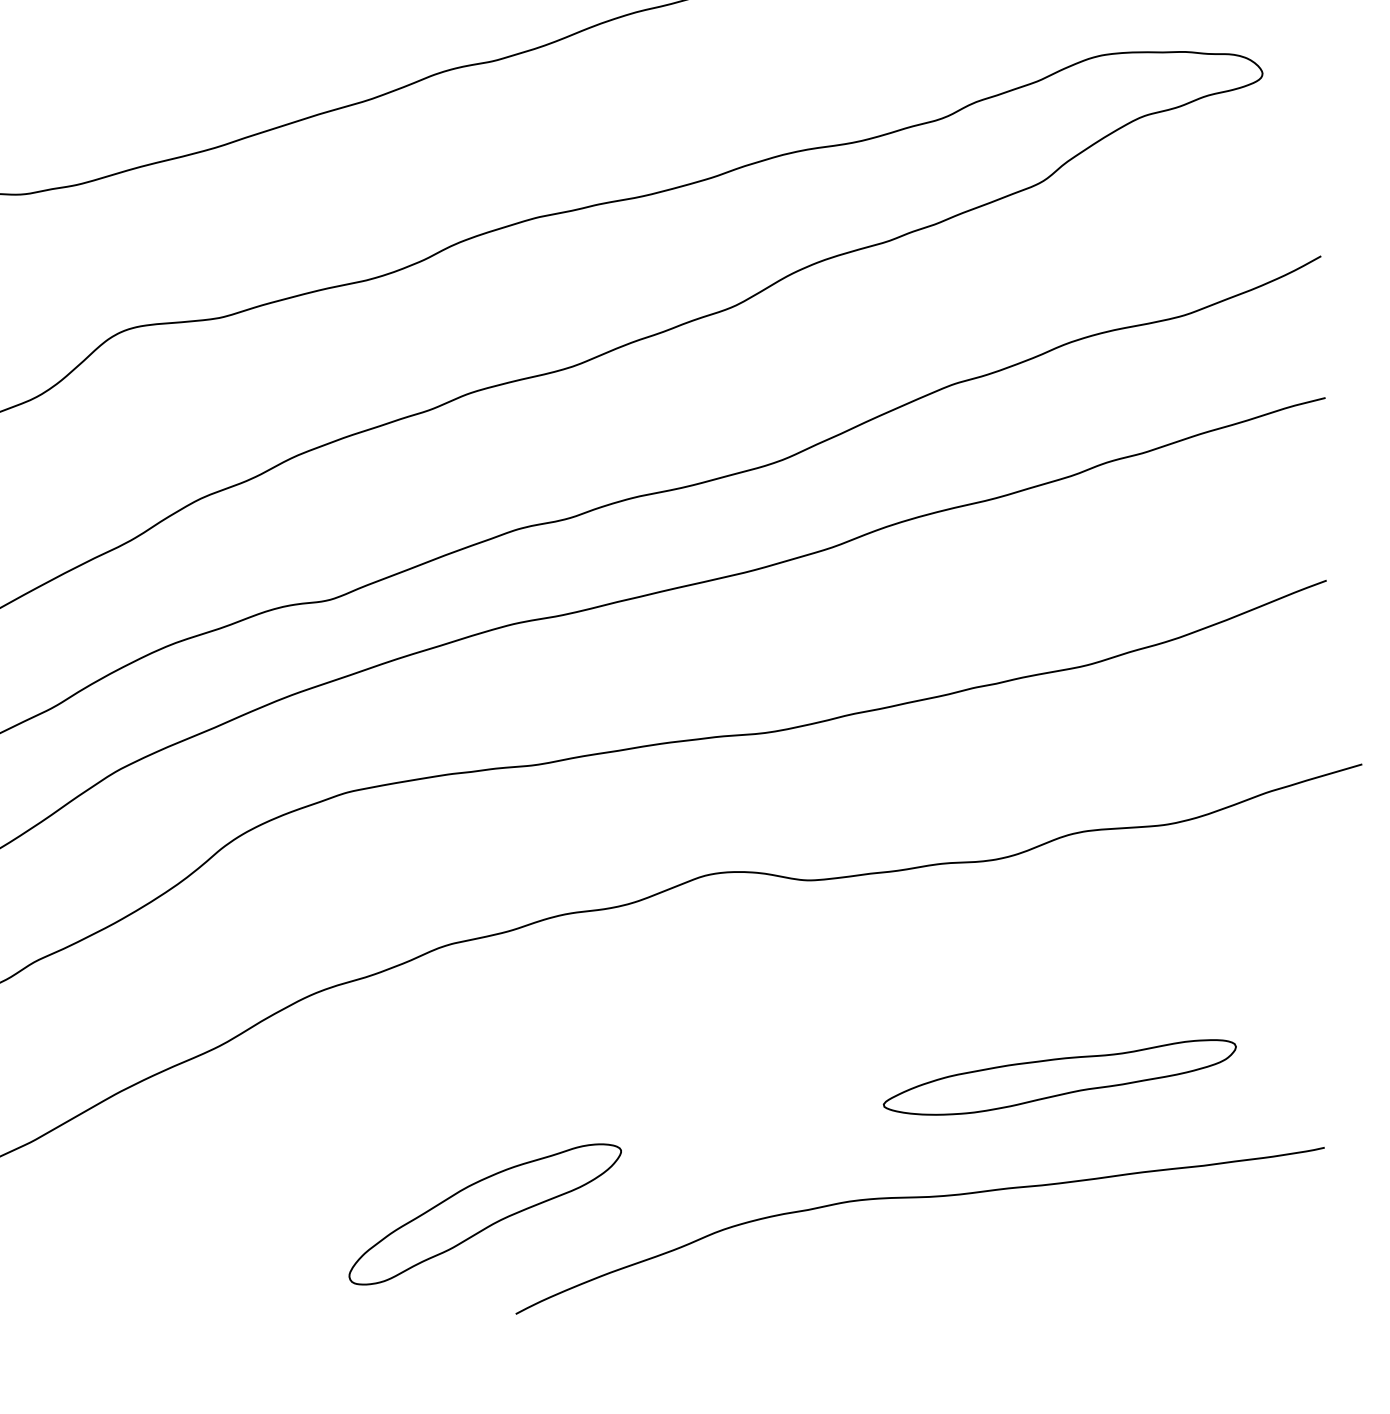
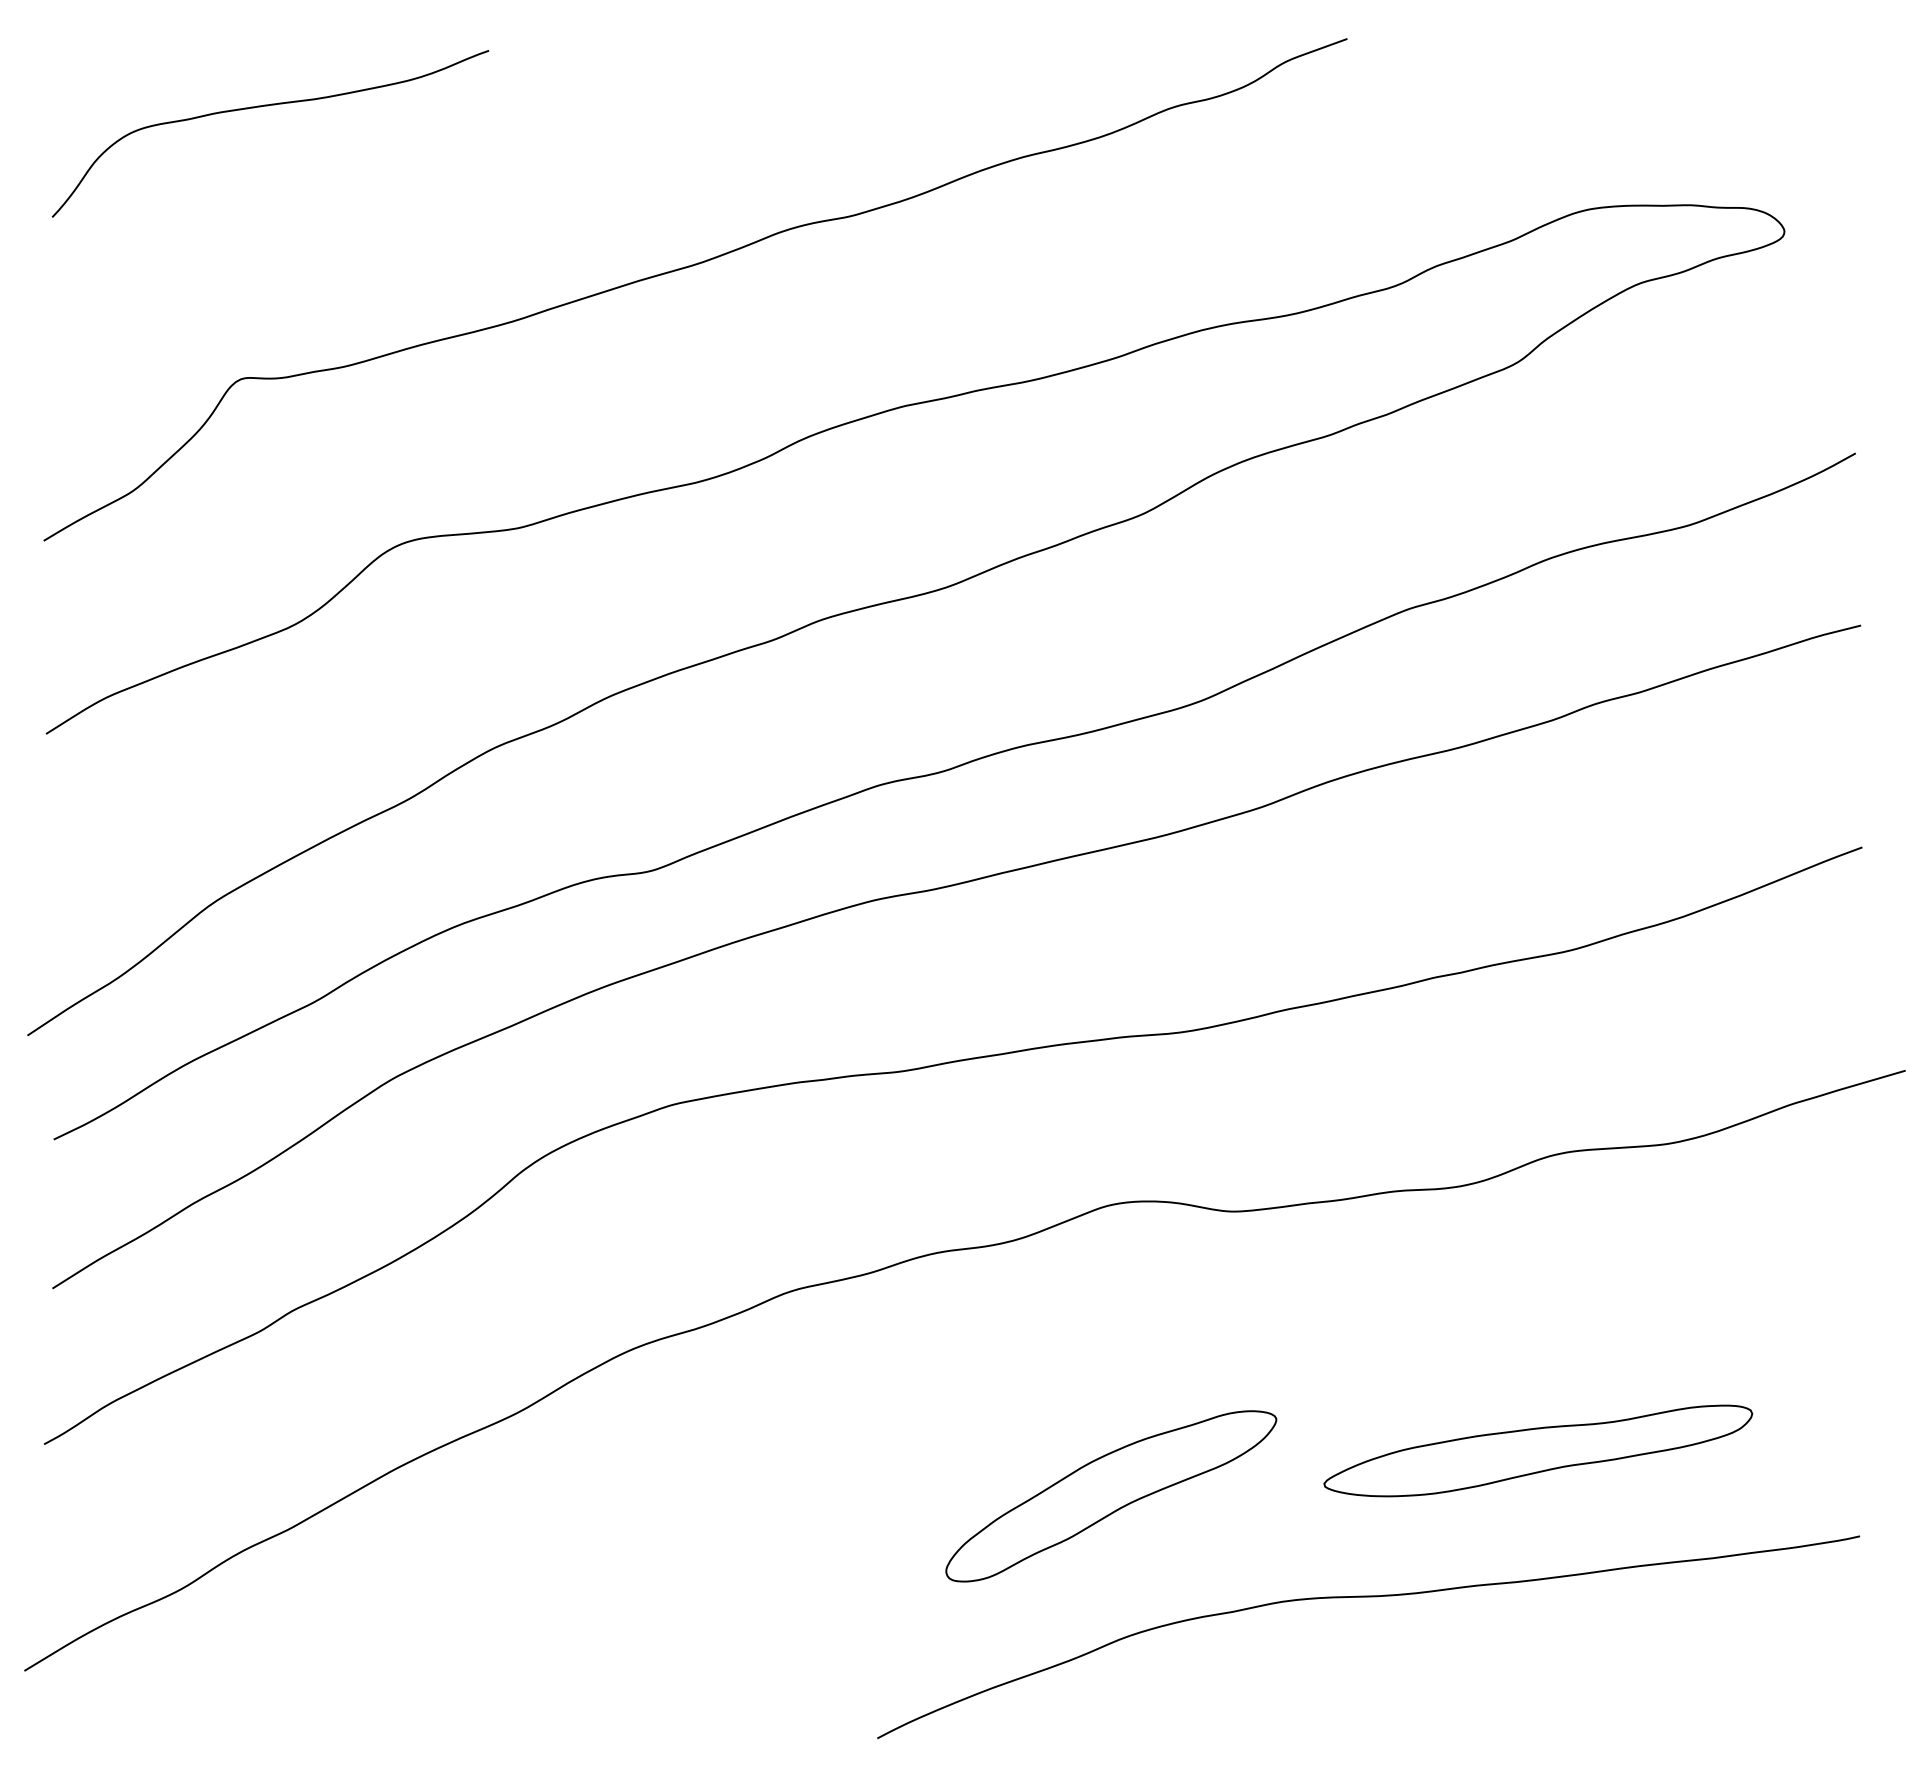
part: (485, 1214) -> (1111, 1496), moved

